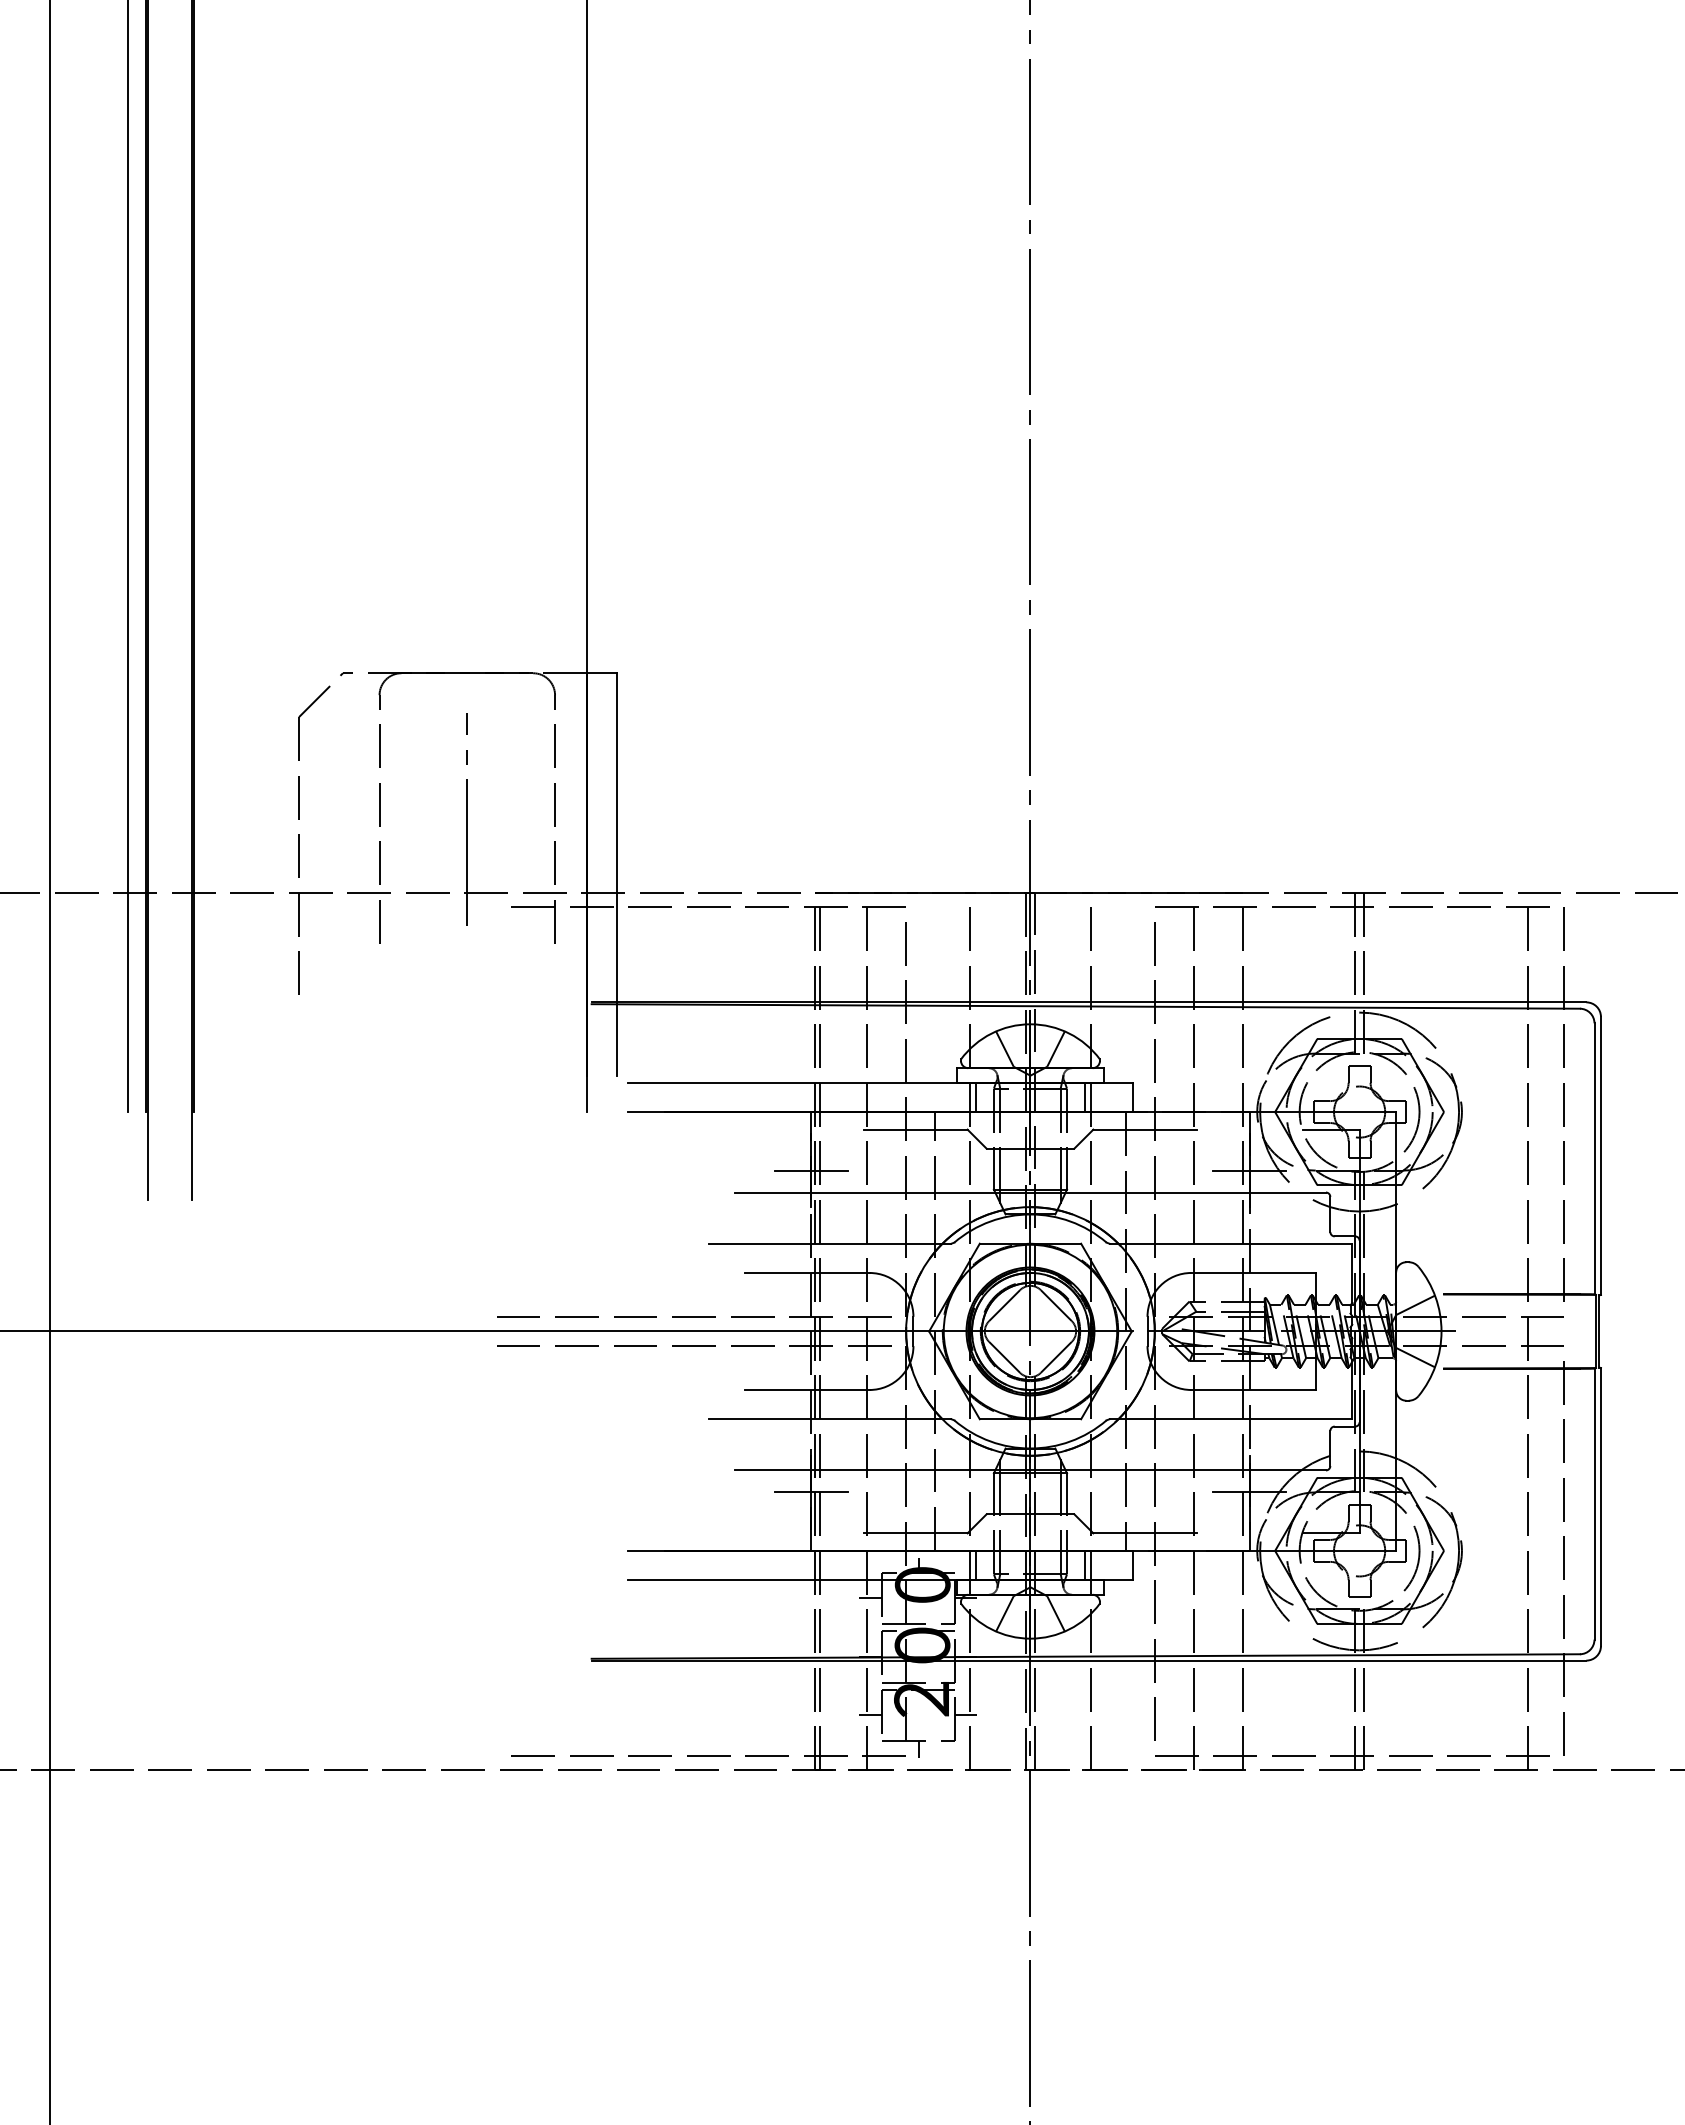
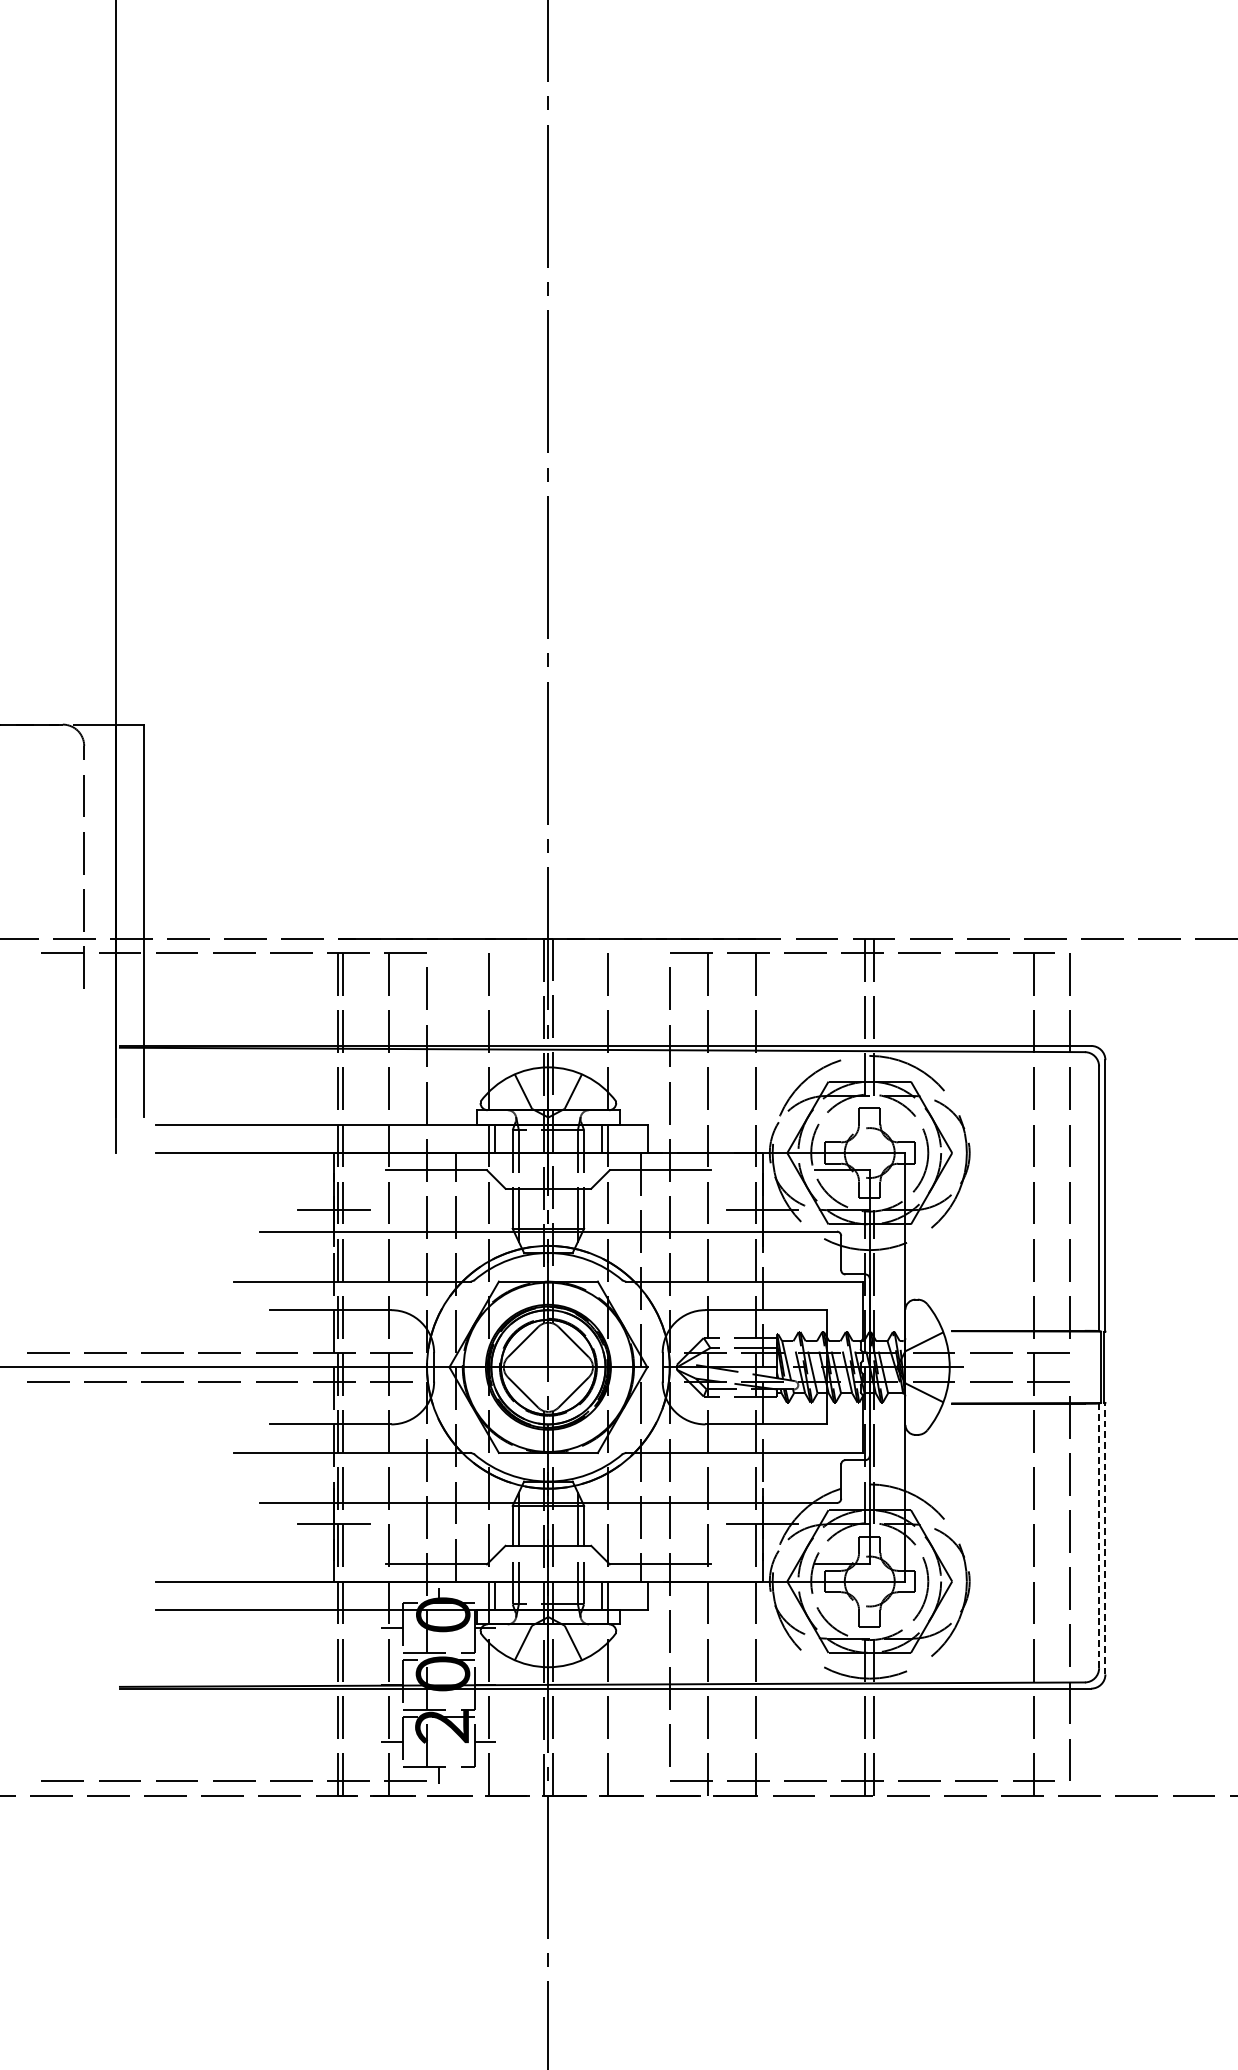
line: (1594, 1504) -> (1099, 1536), solid -> dashed
line: (1600, 1506) -> (1104, 1538), solid -> dashed

